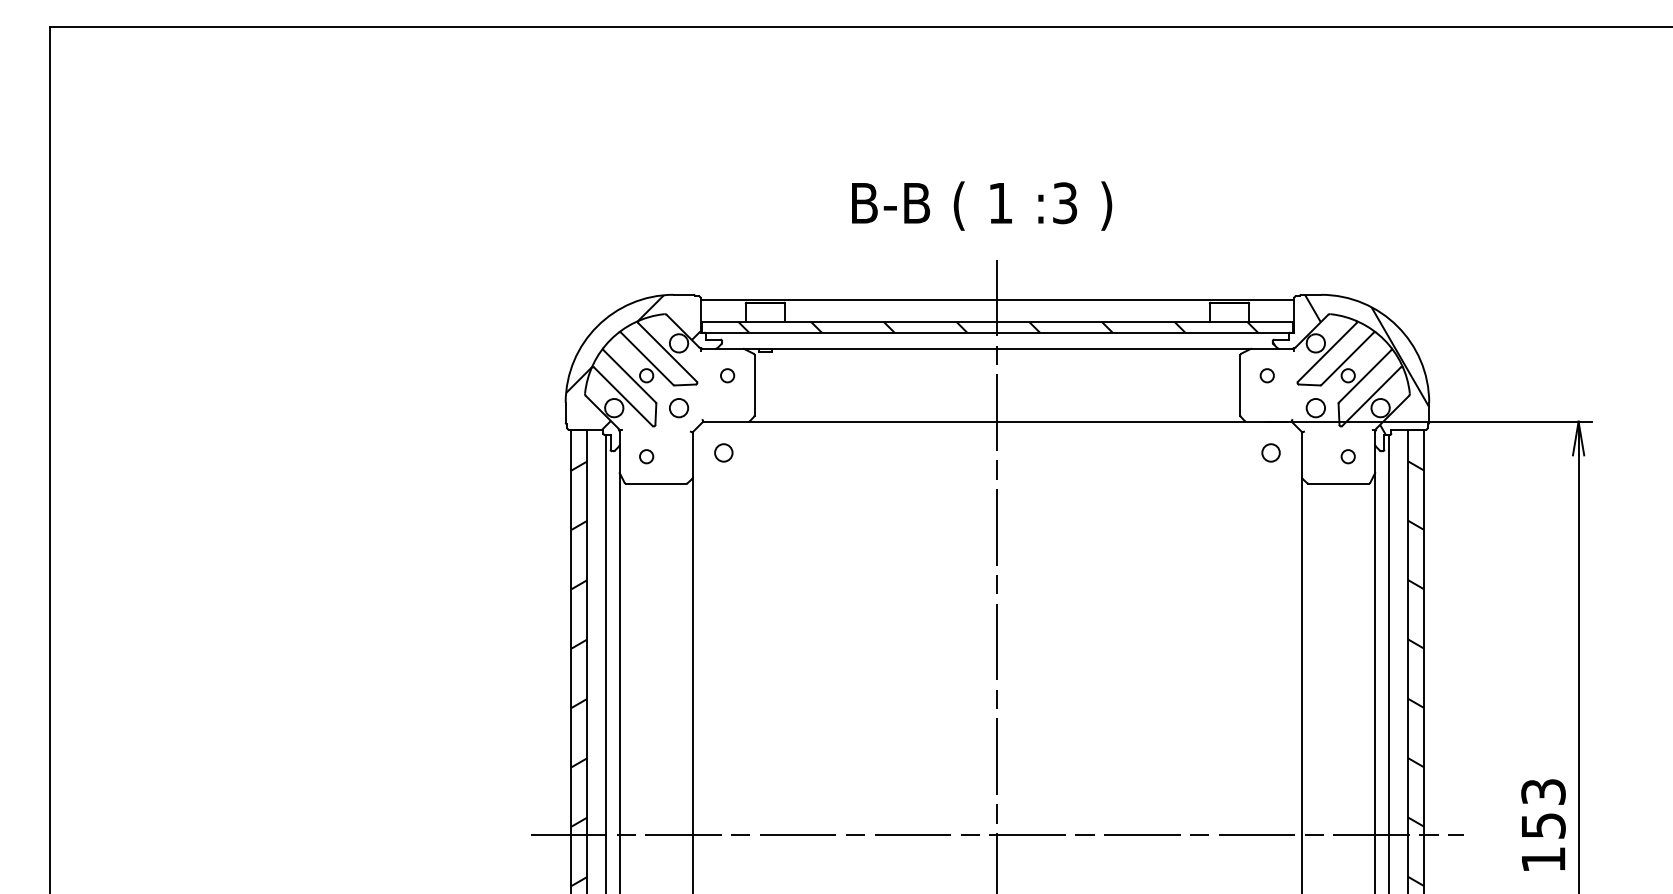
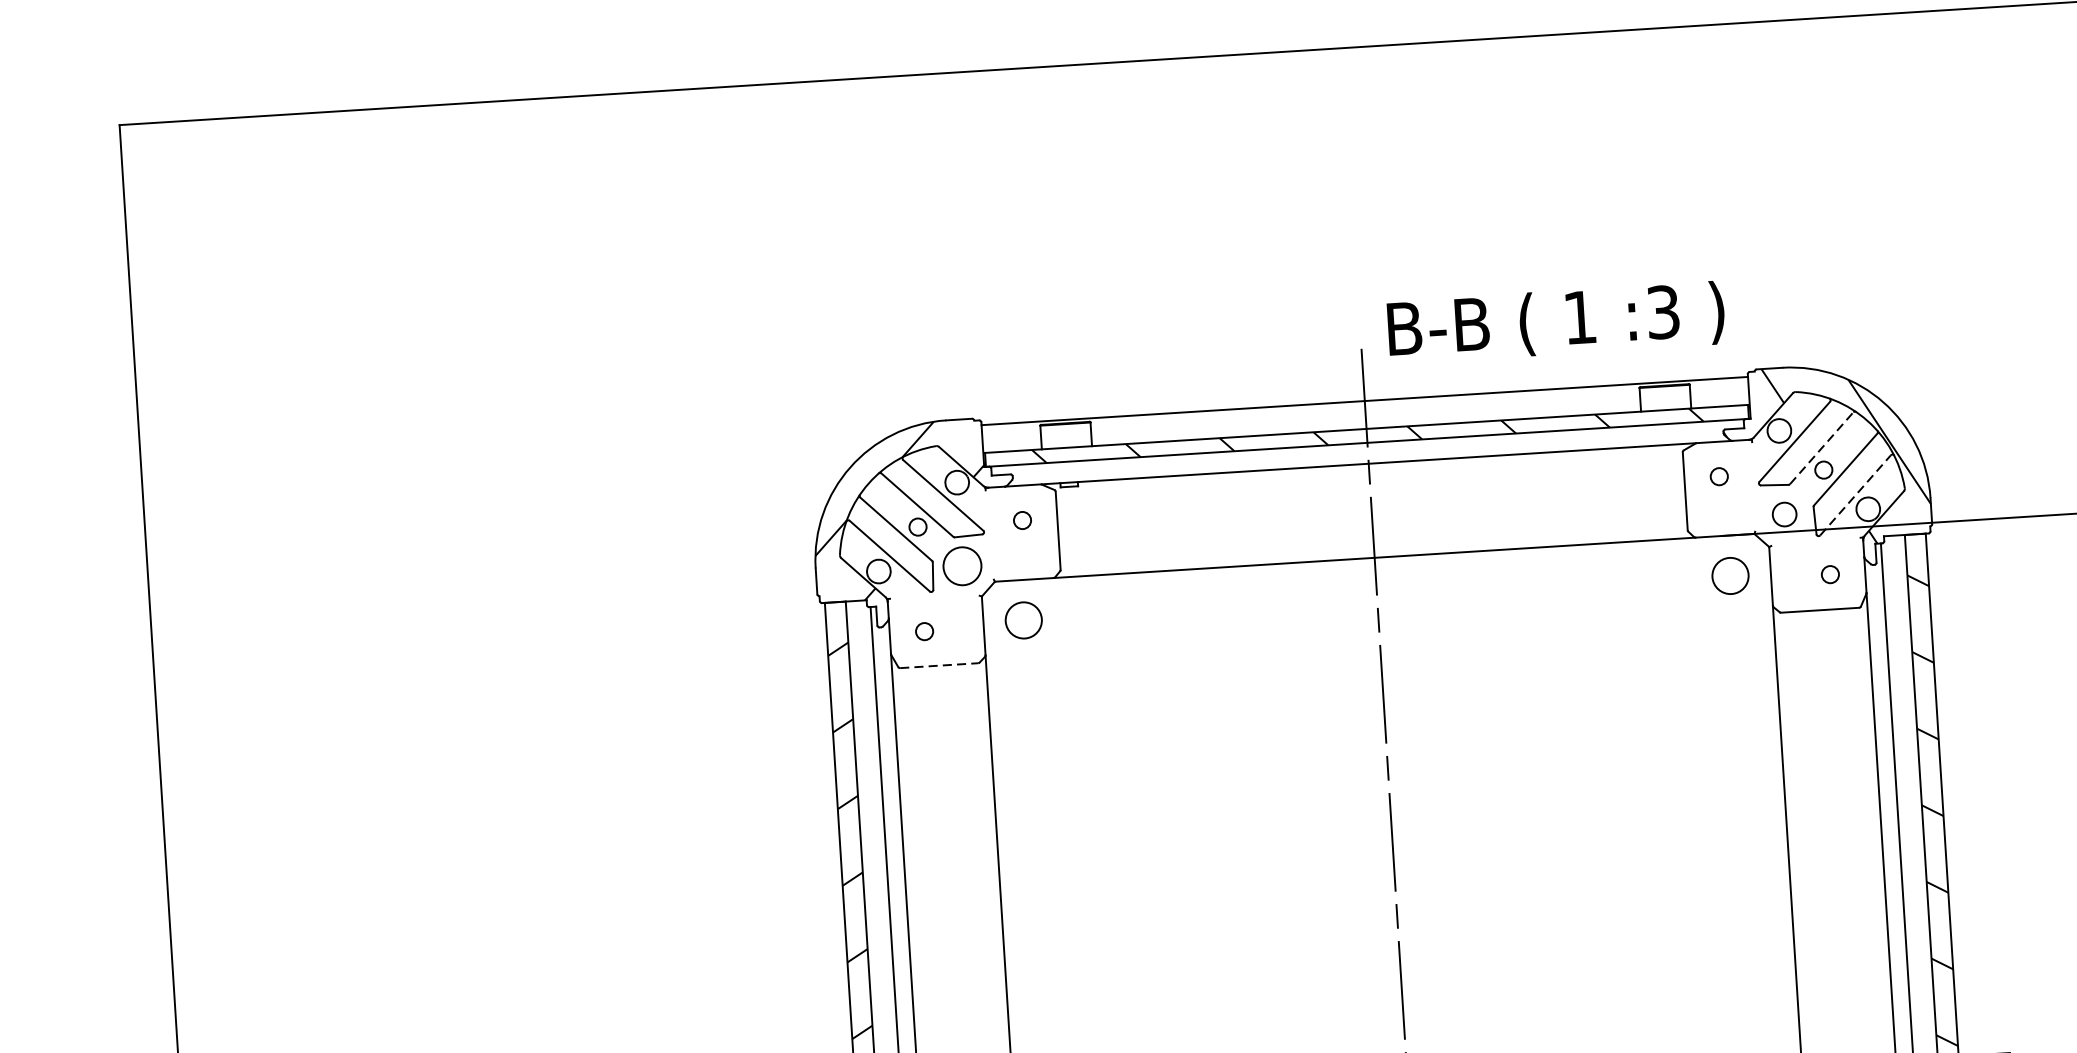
text: (982, 205) -> (1556, 321), moved
line: (1348, 358) -> (1822, 447), solid -> dashed
line: (1371, 396) -> (1855, 494), solid -> dashed
circle: (678, 407) -> (961, 565), size x1.6
circle: (723, 452) -> (1023, 619), size x1.6
circle: (1270, 452) -> (1729, 575), size x1.6
line: (656, 483) -> (939, 665), solid -> dashed

